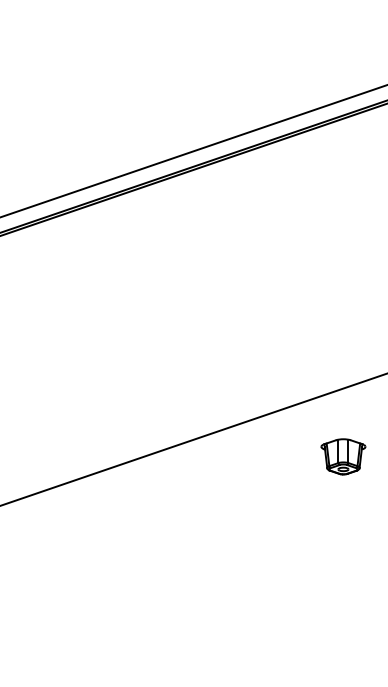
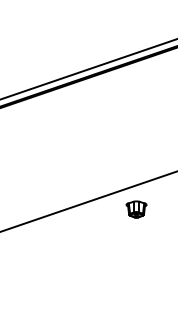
part: (343, 456) -> (136, 209), moved

